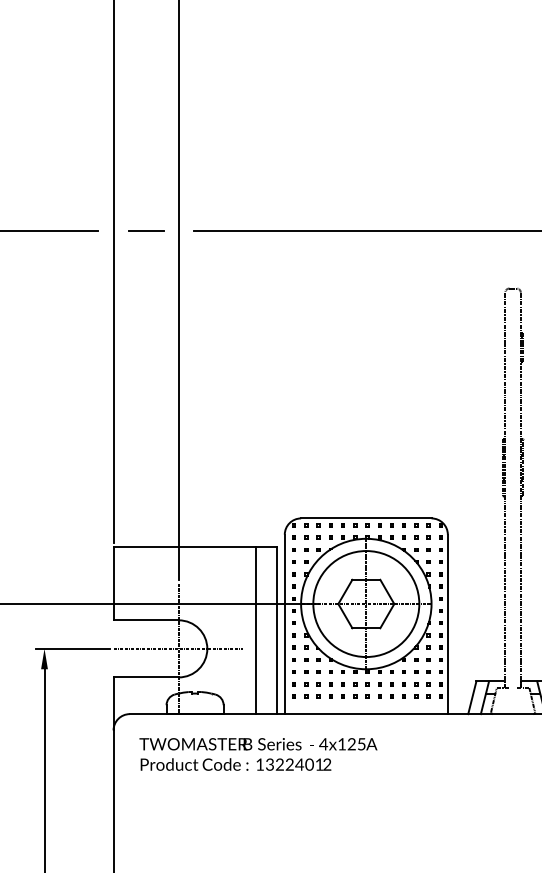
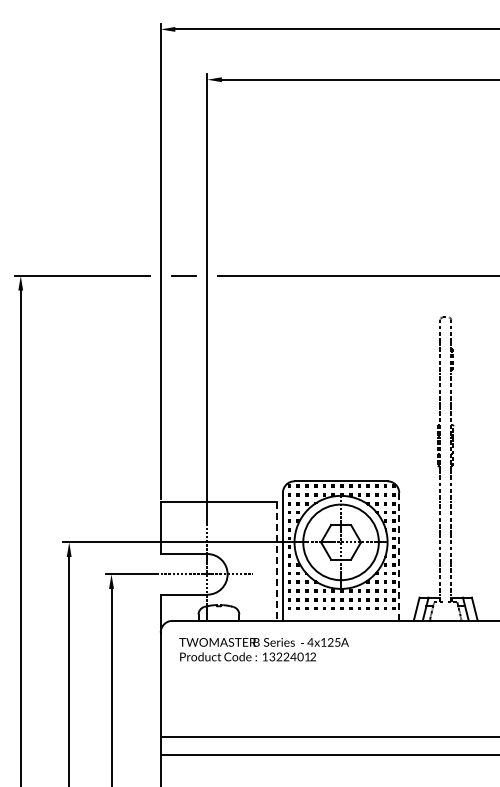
line: (448, 623) -> (399, 556), solid -> dashed
line: (256, 629) -> (262, 560), removed
line: (277, 630) -> (277, 561), solid -> dashed

